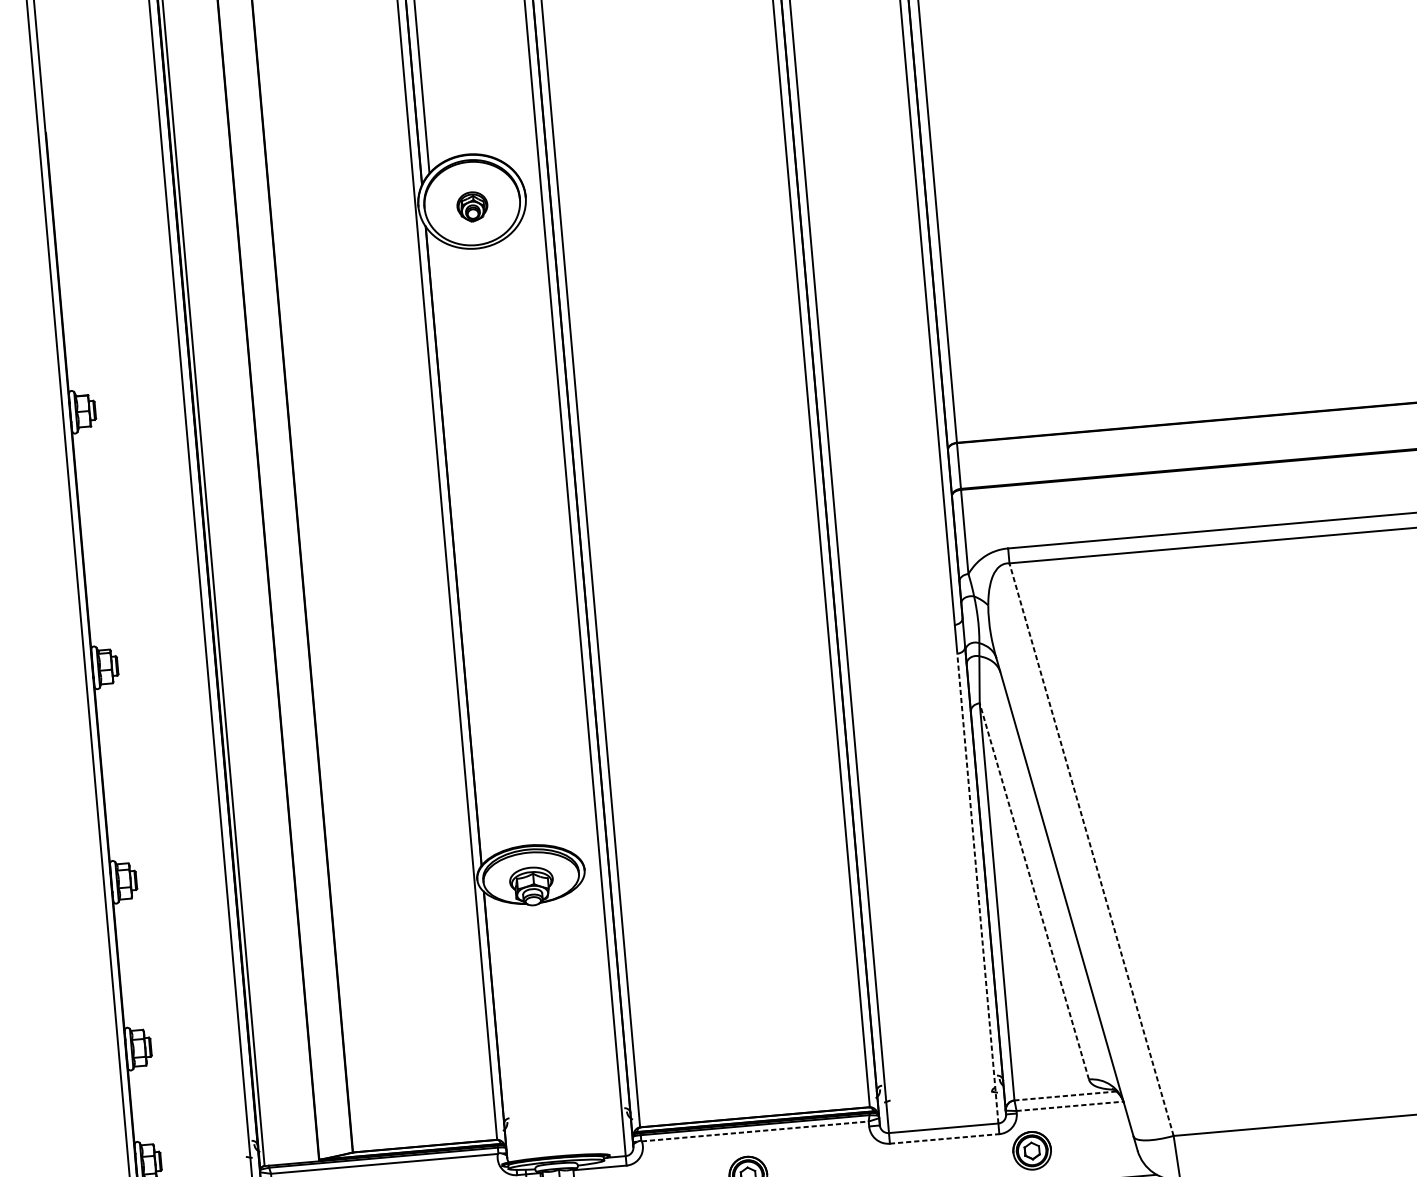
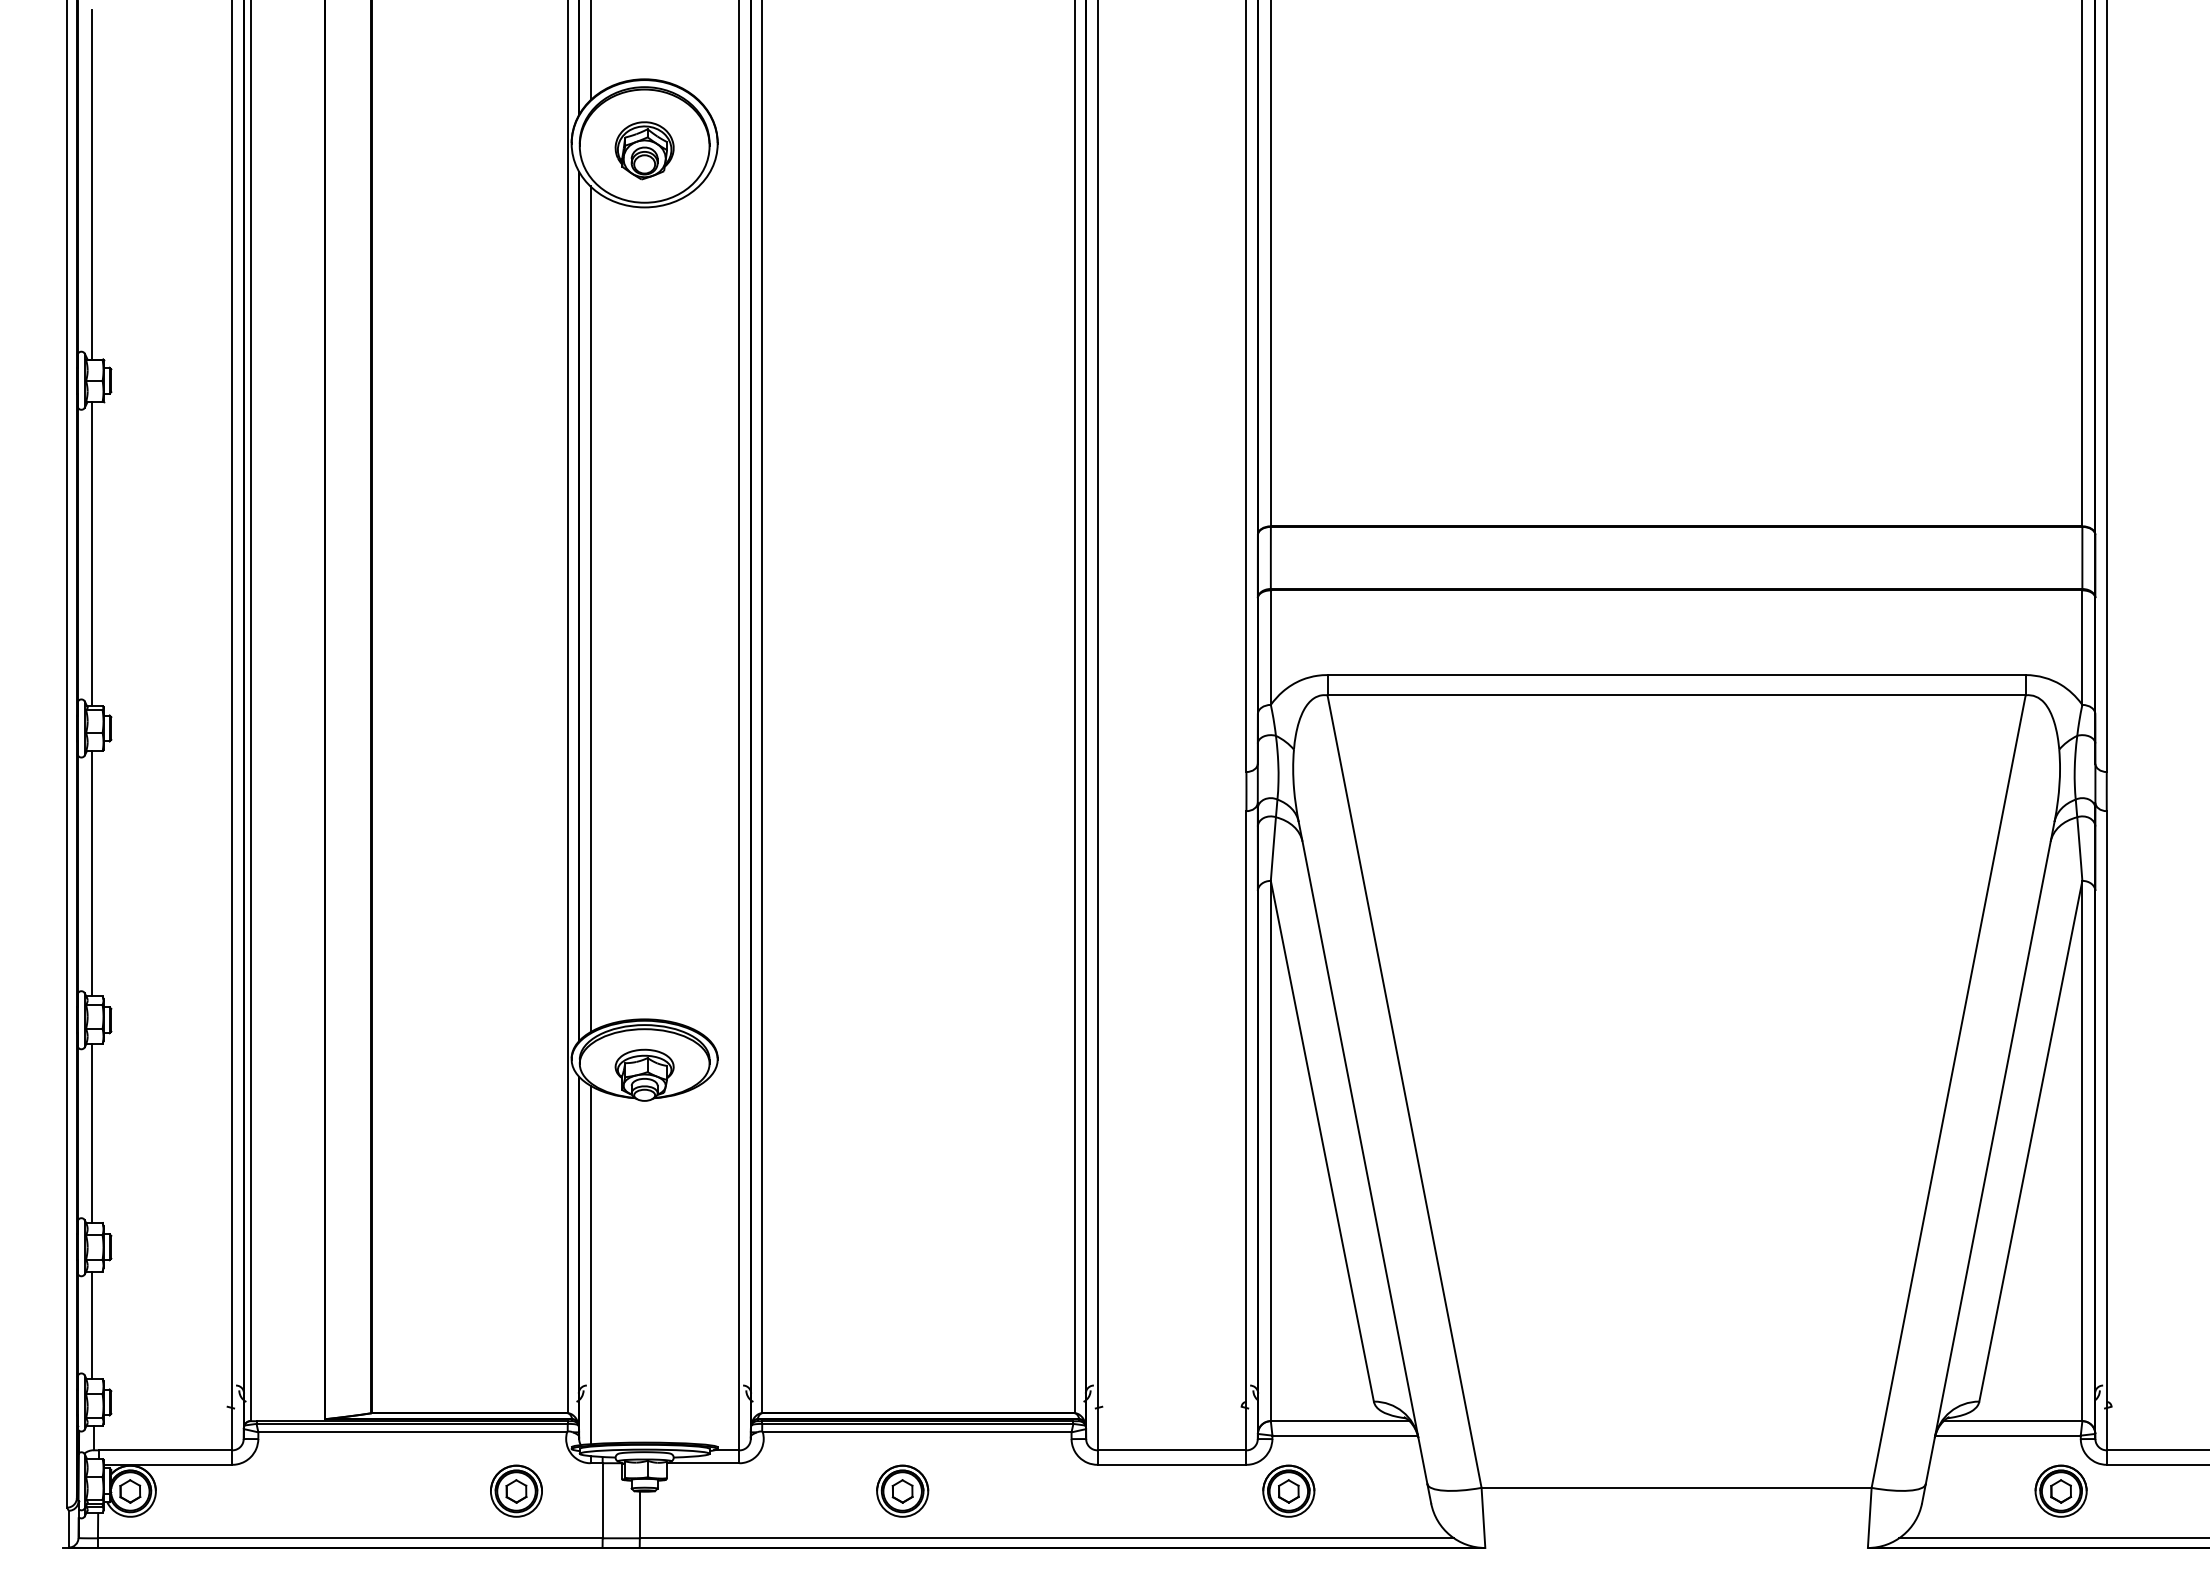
part: (472, 206) -> (644, 150), size x1.43
line: (68, 267) -> (92, 184), added
line: (92, 538) -> (92, 553), added
line: (462, 547) -> (590, 609), added
line: (113, 773) -> (92, 873), added
line: (1091, 849) -> (1404, 1091), dashed -> solid
line: (977, 888) -> (1246, 1130), dashed -> solid
line: (1034, 890) -> (1322, 1140), dashed -> solid
line: (129, 964) -> (92, 1133), added
line: (504, 1029) -> (590, 1264), added
line: (1064, 1096) -> (1339, 1421), dashed -> solid
line: (142, 1105) -> (92, 1324), added
line: (1070, 1106) -> (1345, 1435), dashed -> solid
line: (755, 1131) -> (917, 1432), dashed -> solid
line: (944, 1138) -> (1172, 1464), dashed -> solid

